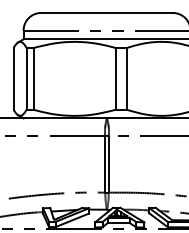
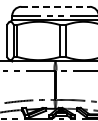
line: (107, 12) -> (55, 6), solid -> dashed

